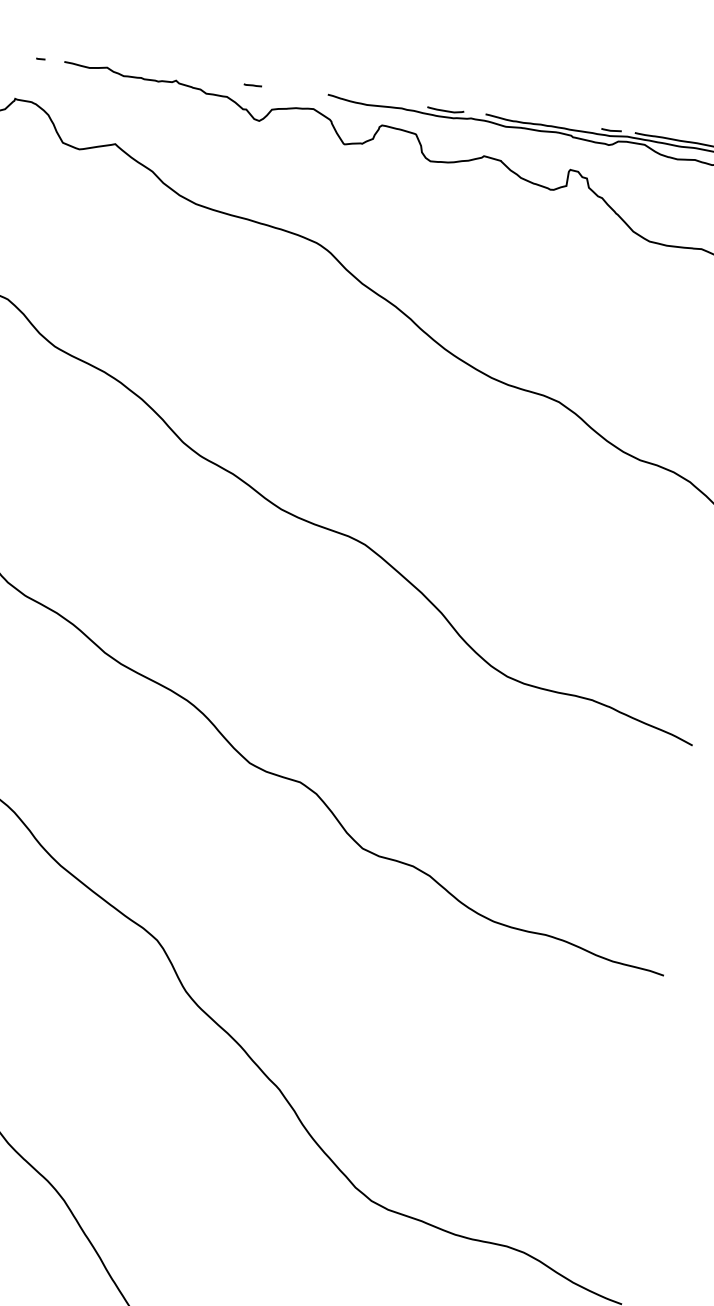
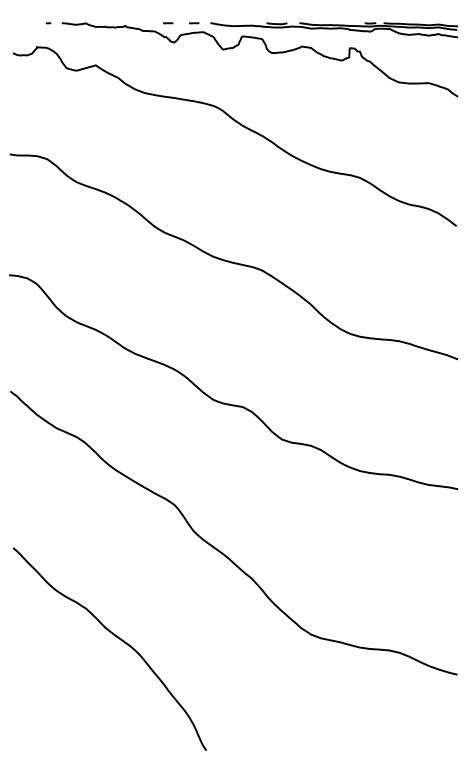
line: (299, 91) -> (194, 23), added

